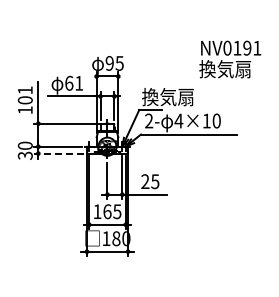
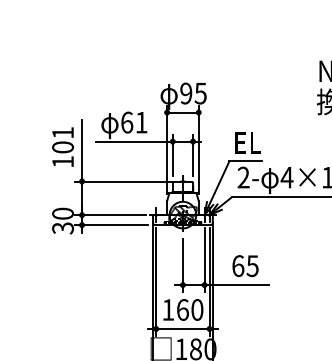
text: (167, 97) -> (270, 143), 換気扇 -> EL
line: (58, 153) -> (111, 224), dashed -> solid
text: (145, 181) -> (238, 265), 25 -> 65
text: (117, 211) -> (197, 309), 165 -> 160

